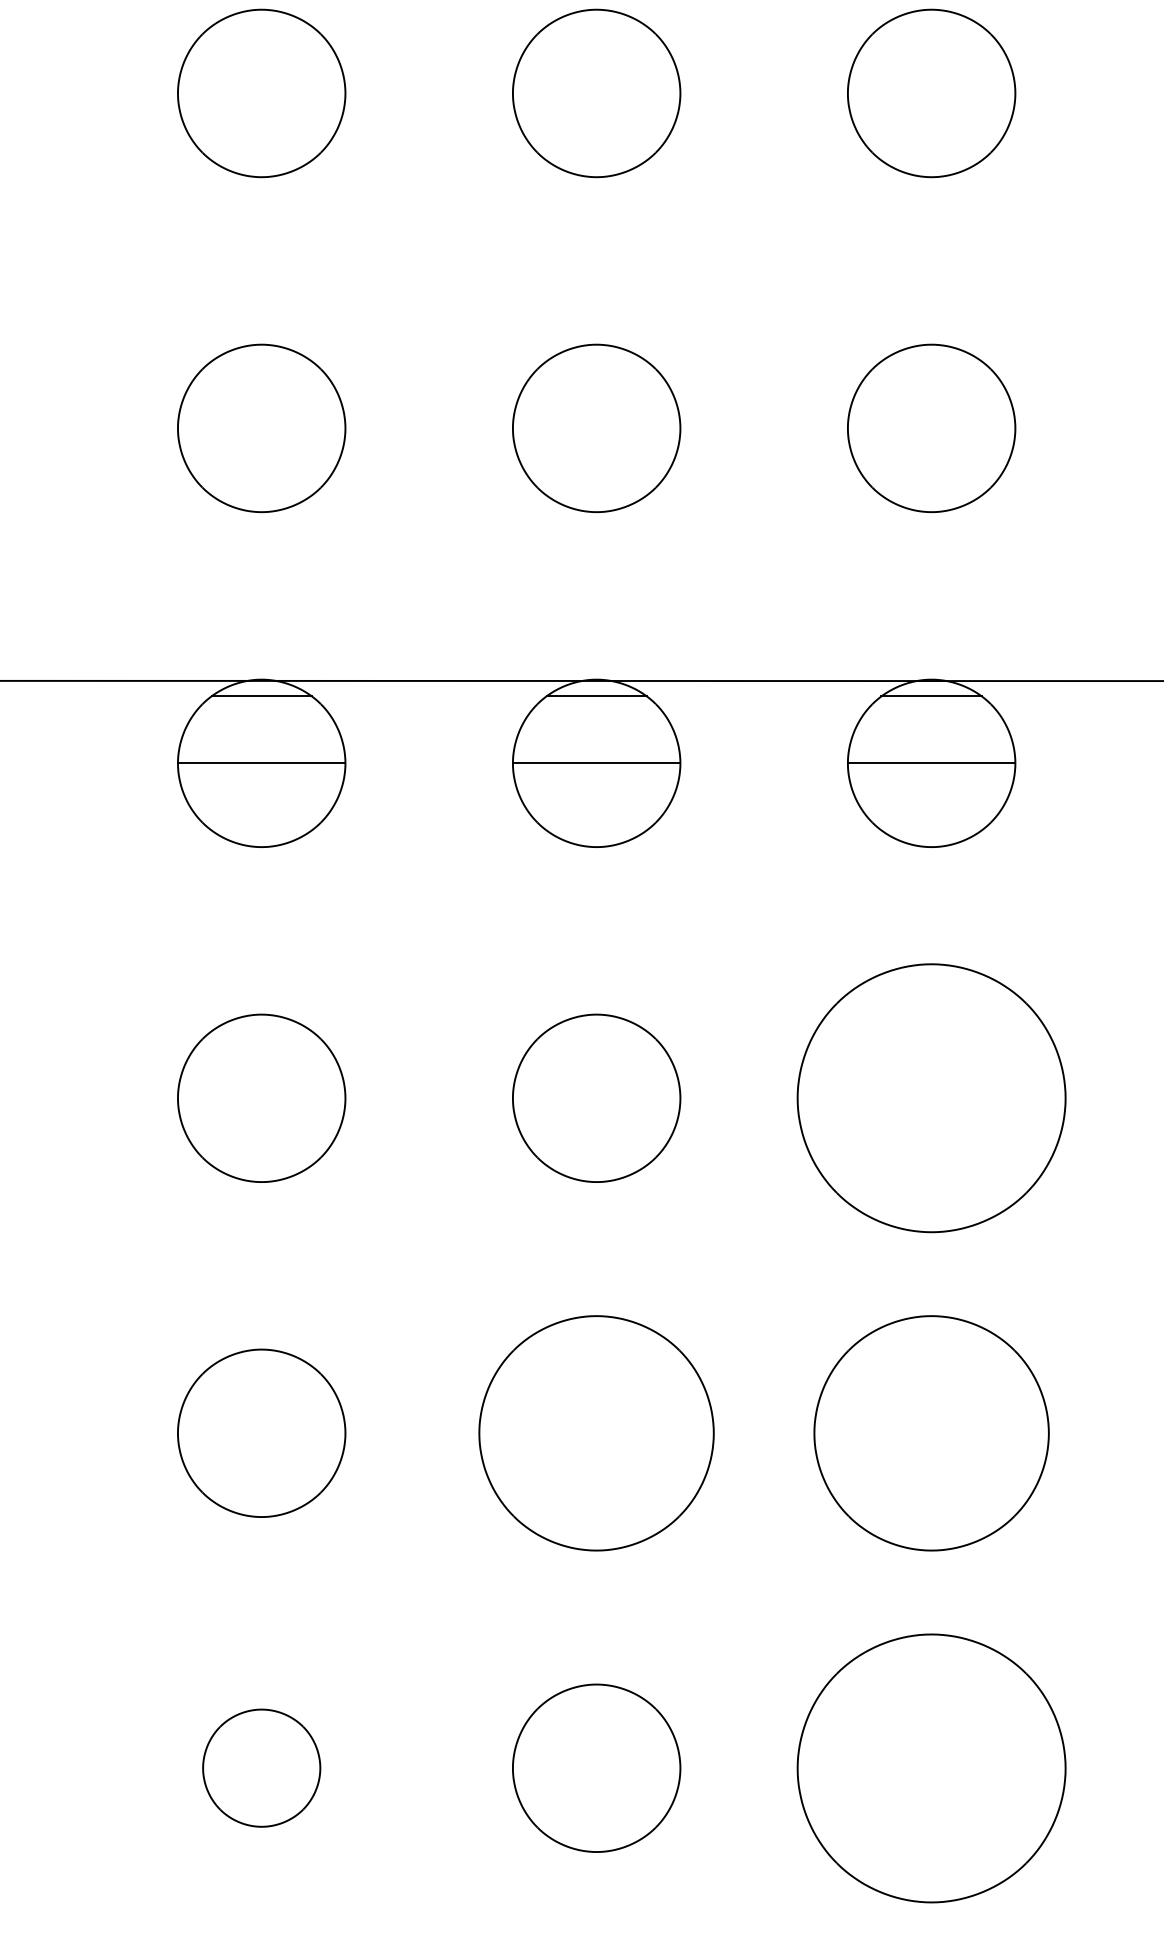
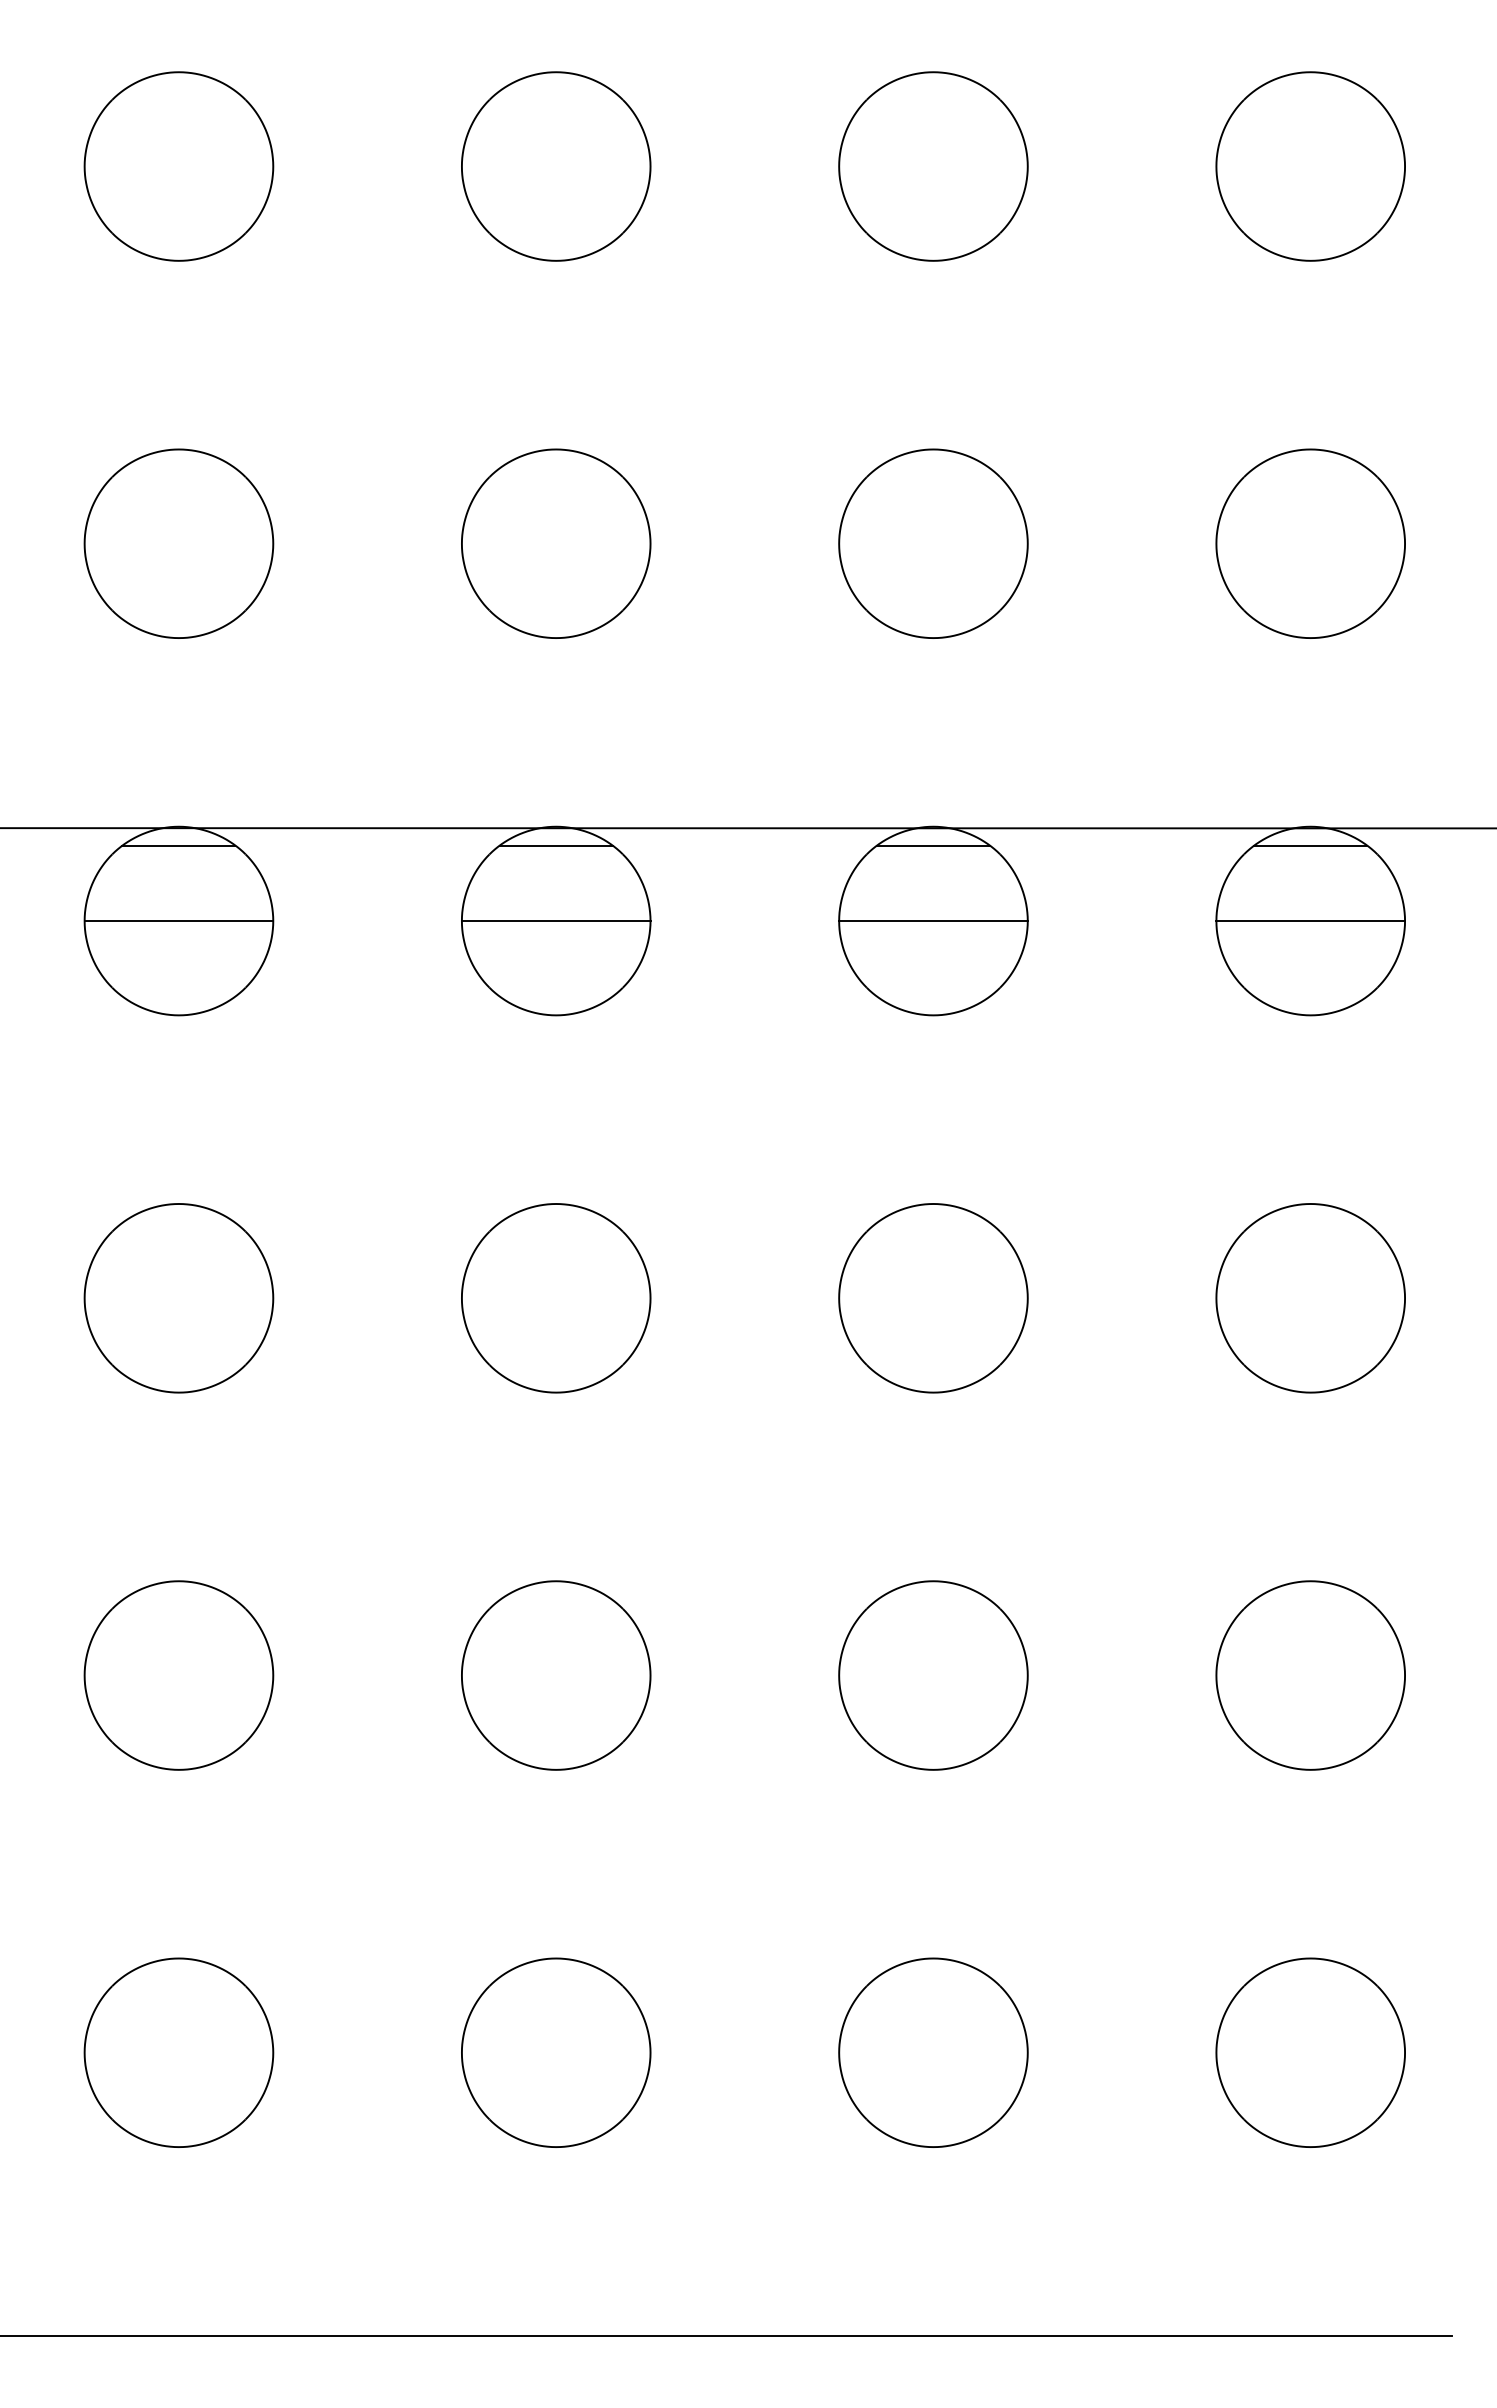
part: (931, 1098) -> (933, 1298), size x0.62
part: (596, 1433) -> (556, 1675), size x0.71
part: (931, 1433) -> (933, 1675), size x0.71
part: (261, 1768) -> (178, 2052), size x1.43
part: (931, 1768) -> (933, 2052), size x0.62

